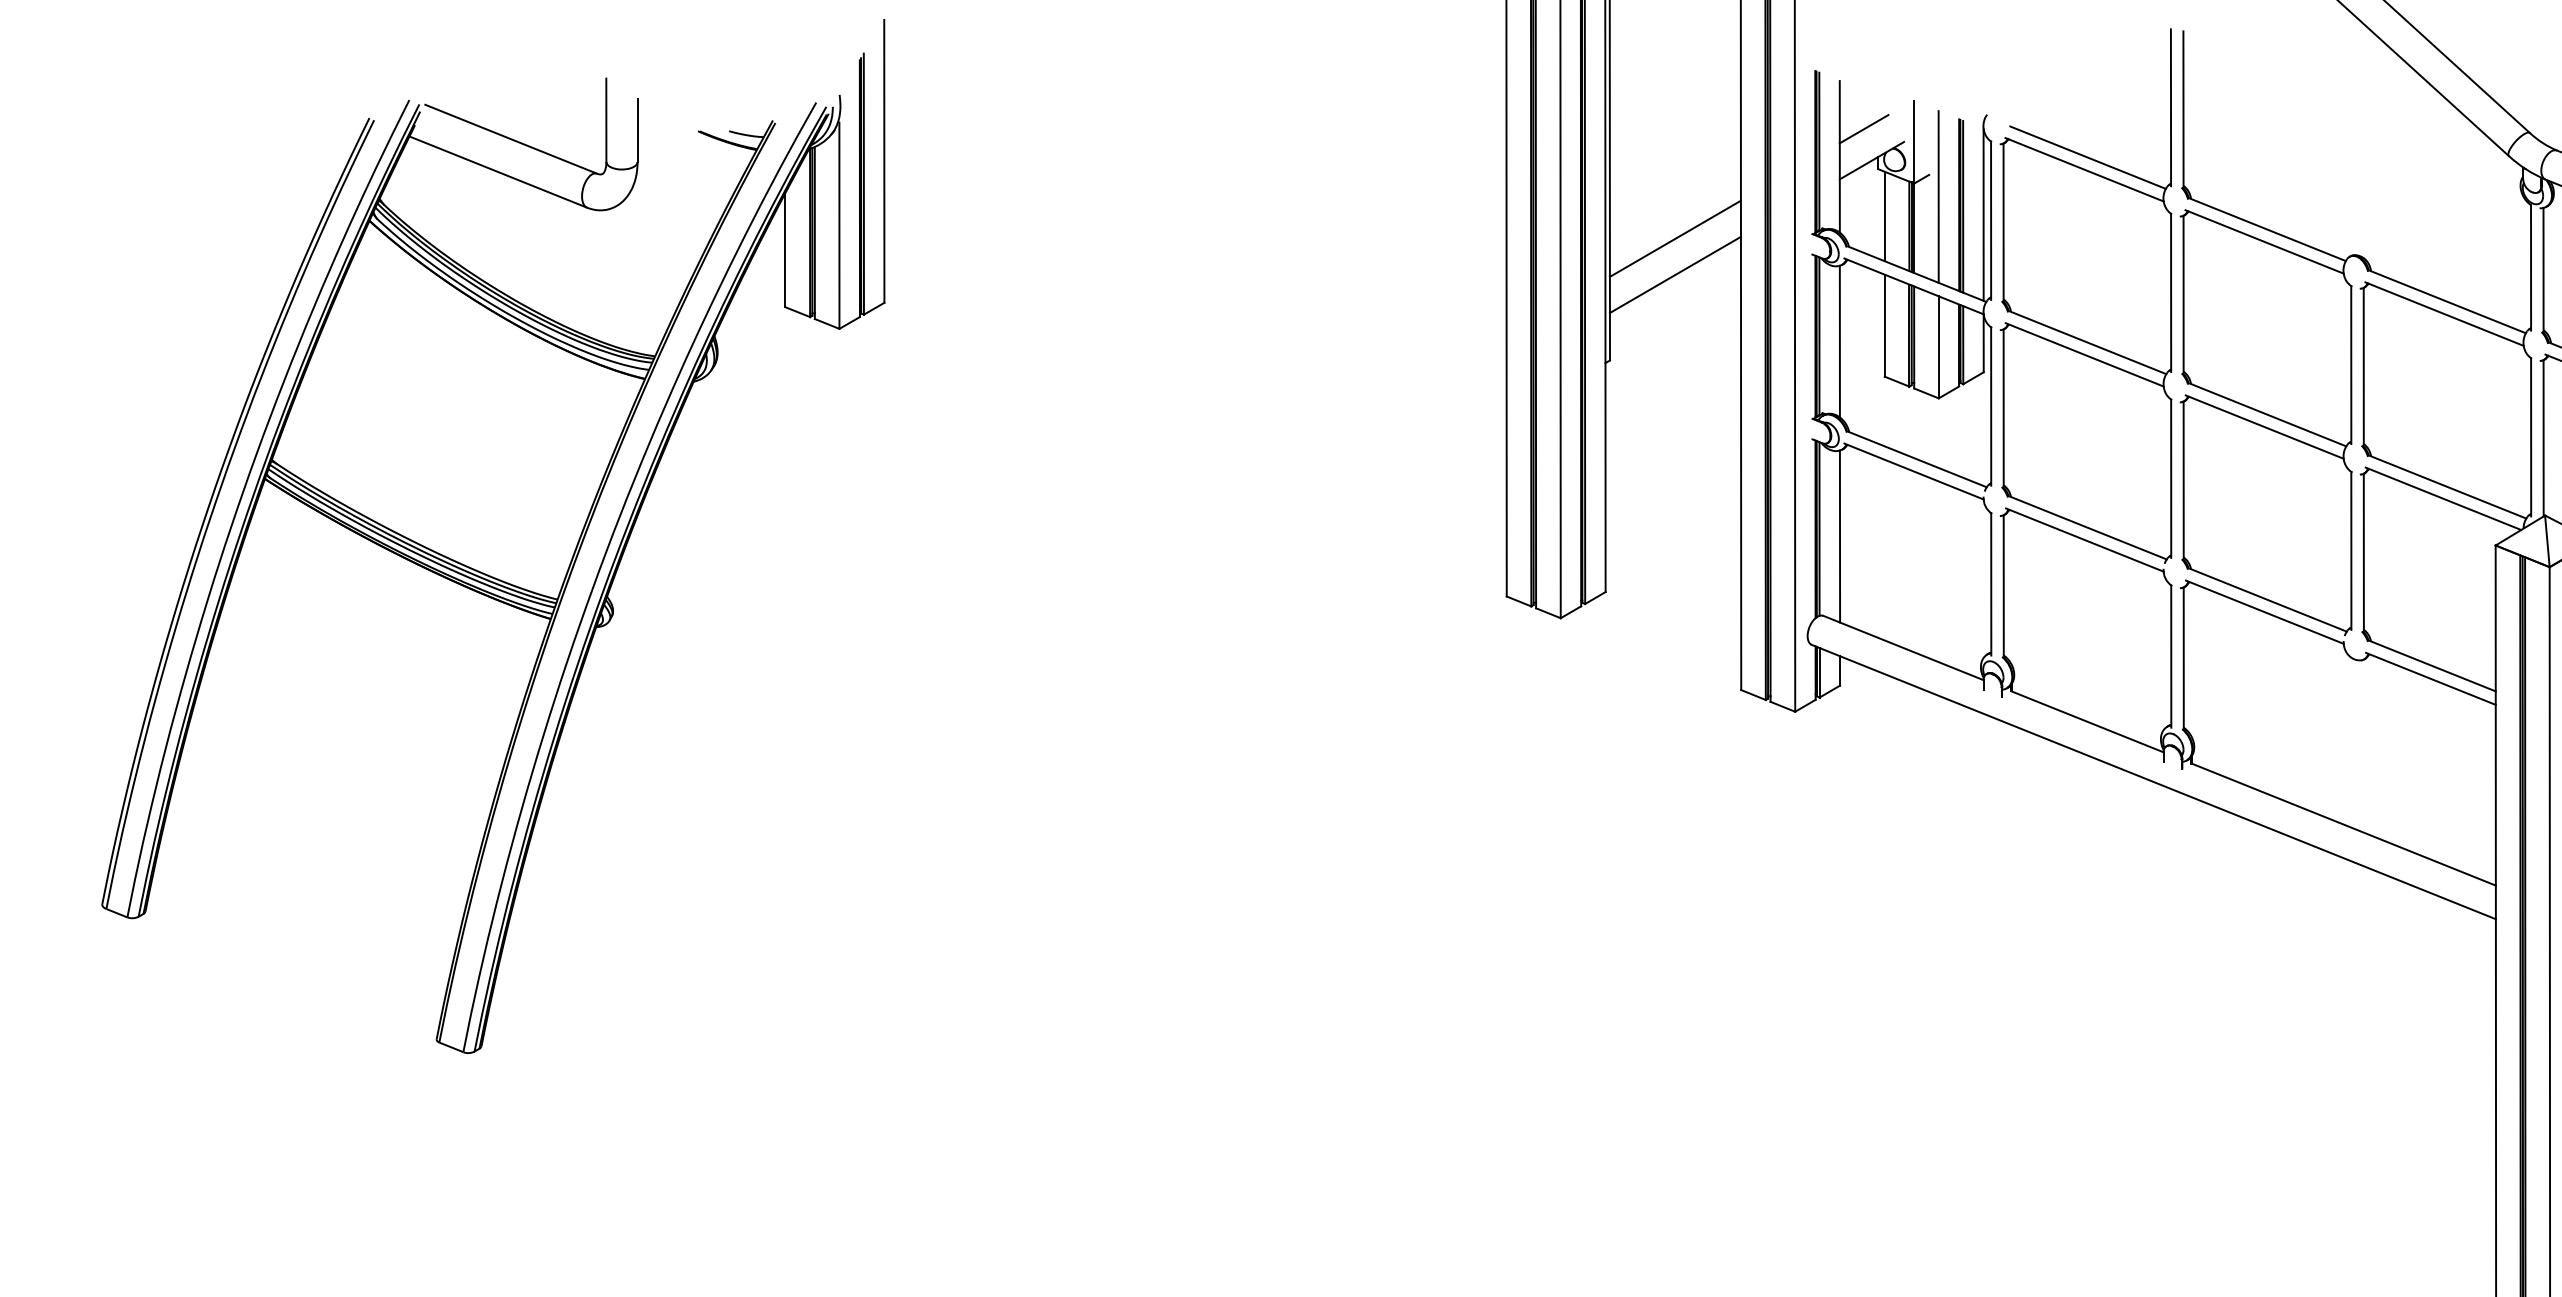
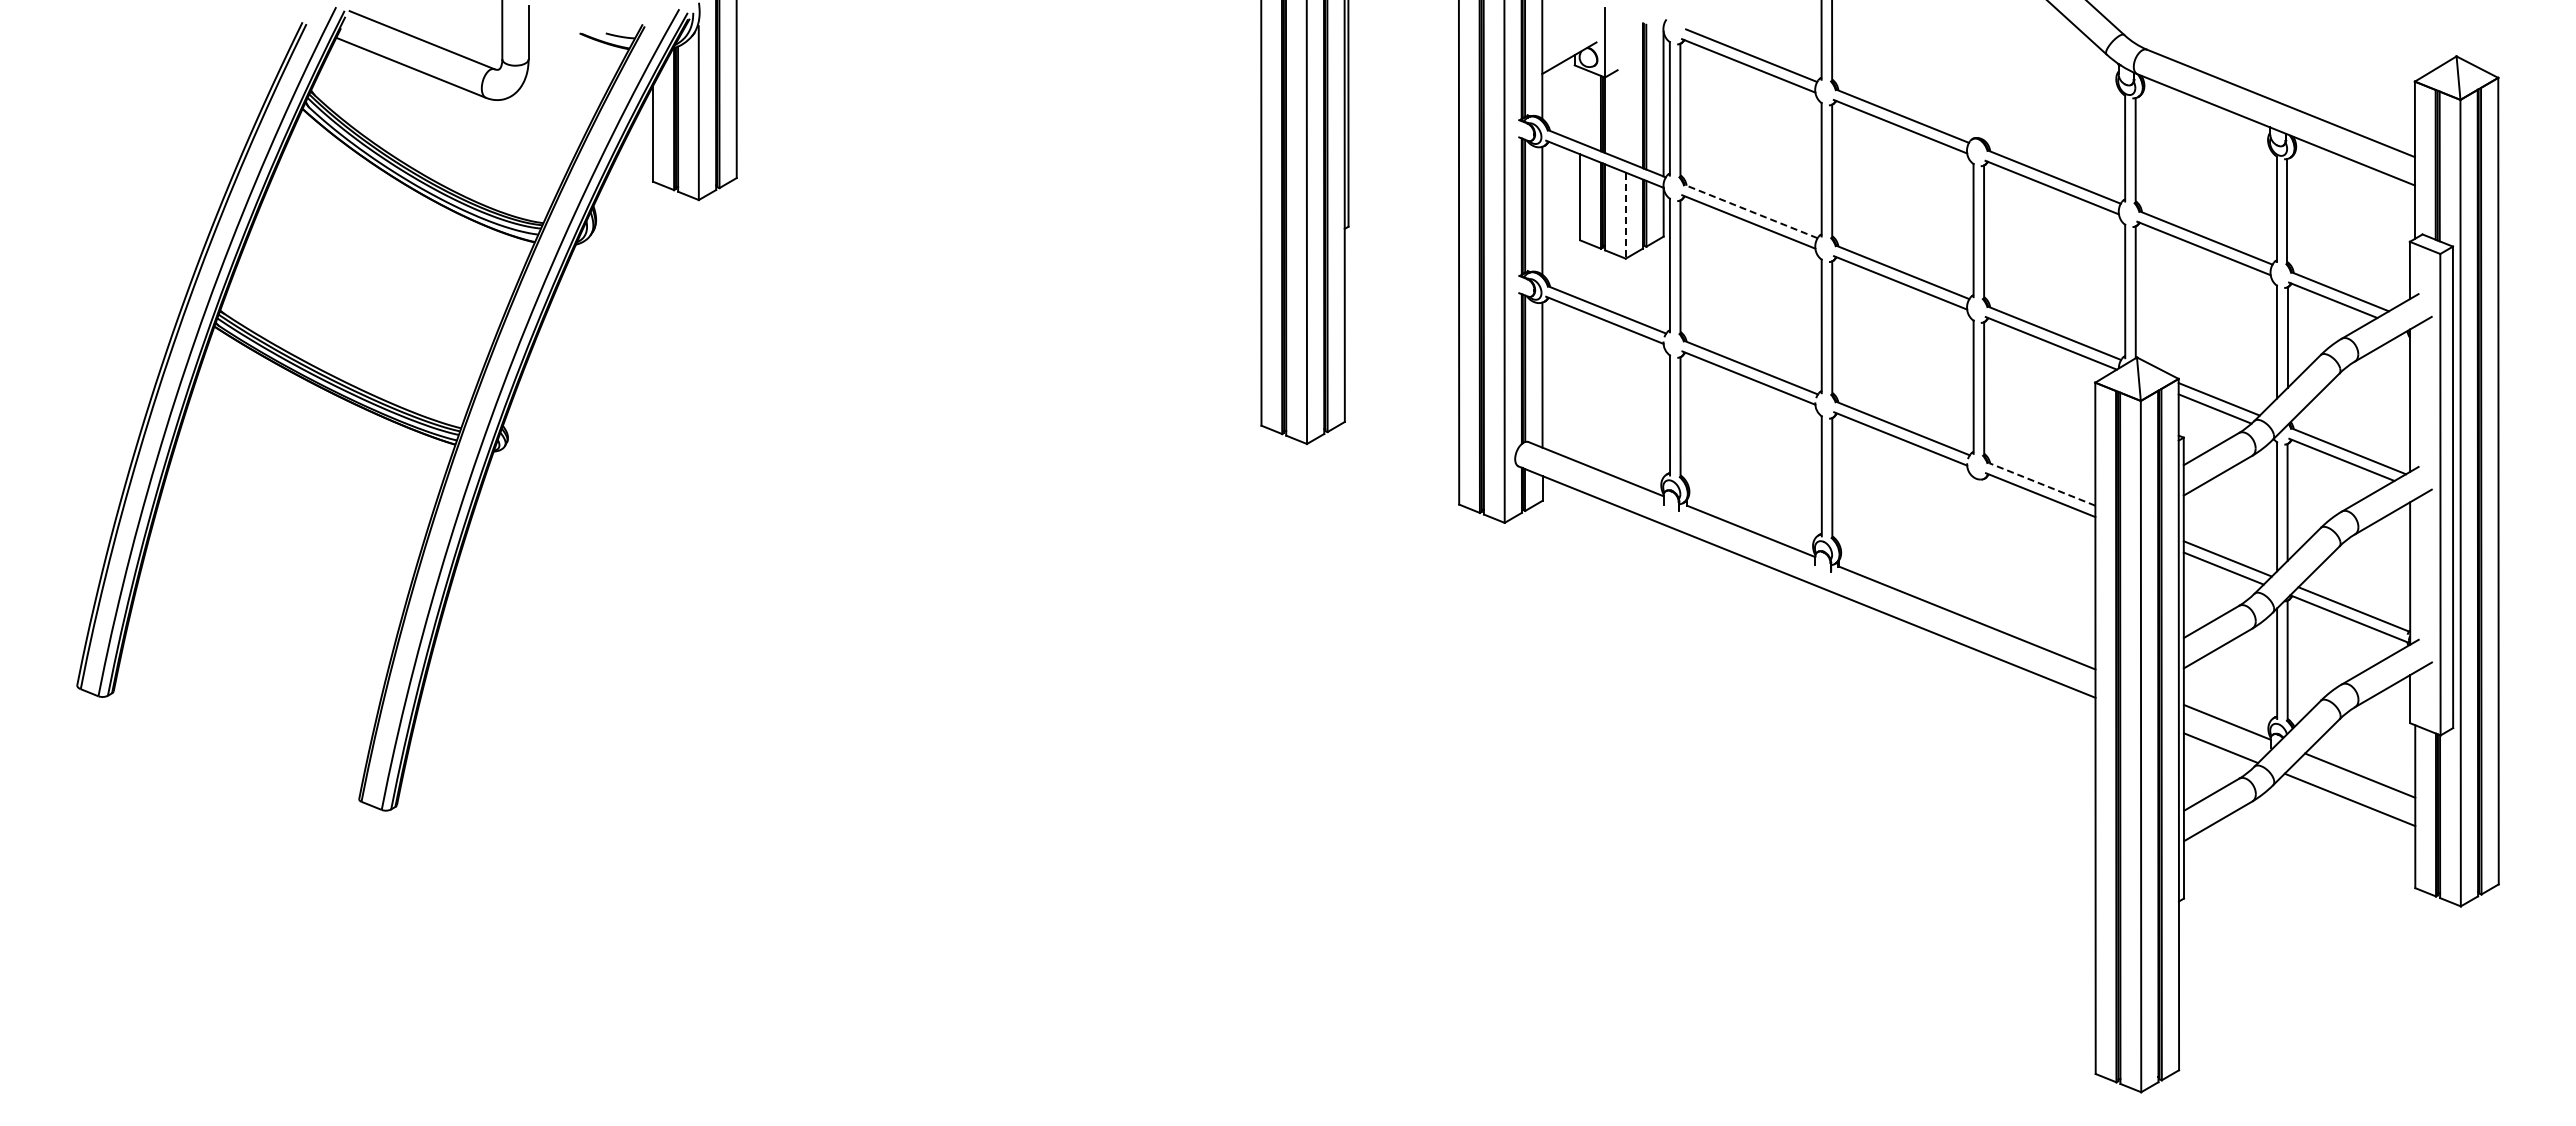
line: (1863, 128) -> (1562, 31), removed
line: (1938, 196) -> (1625, 88), removed
line: (1885, 216) -> (1580, 105), removed
line: (1675, 239) -> (1403, 124), removed
line: (1675, 274) -> (1403, 154), removed
line: (2087, 342) -> (1751, 211), solid -> dashed
line: (1938, 348) -> (1625, 216), solid -> dashed
line: (2431, 666) -> (2041, 484), solid -> dashed

